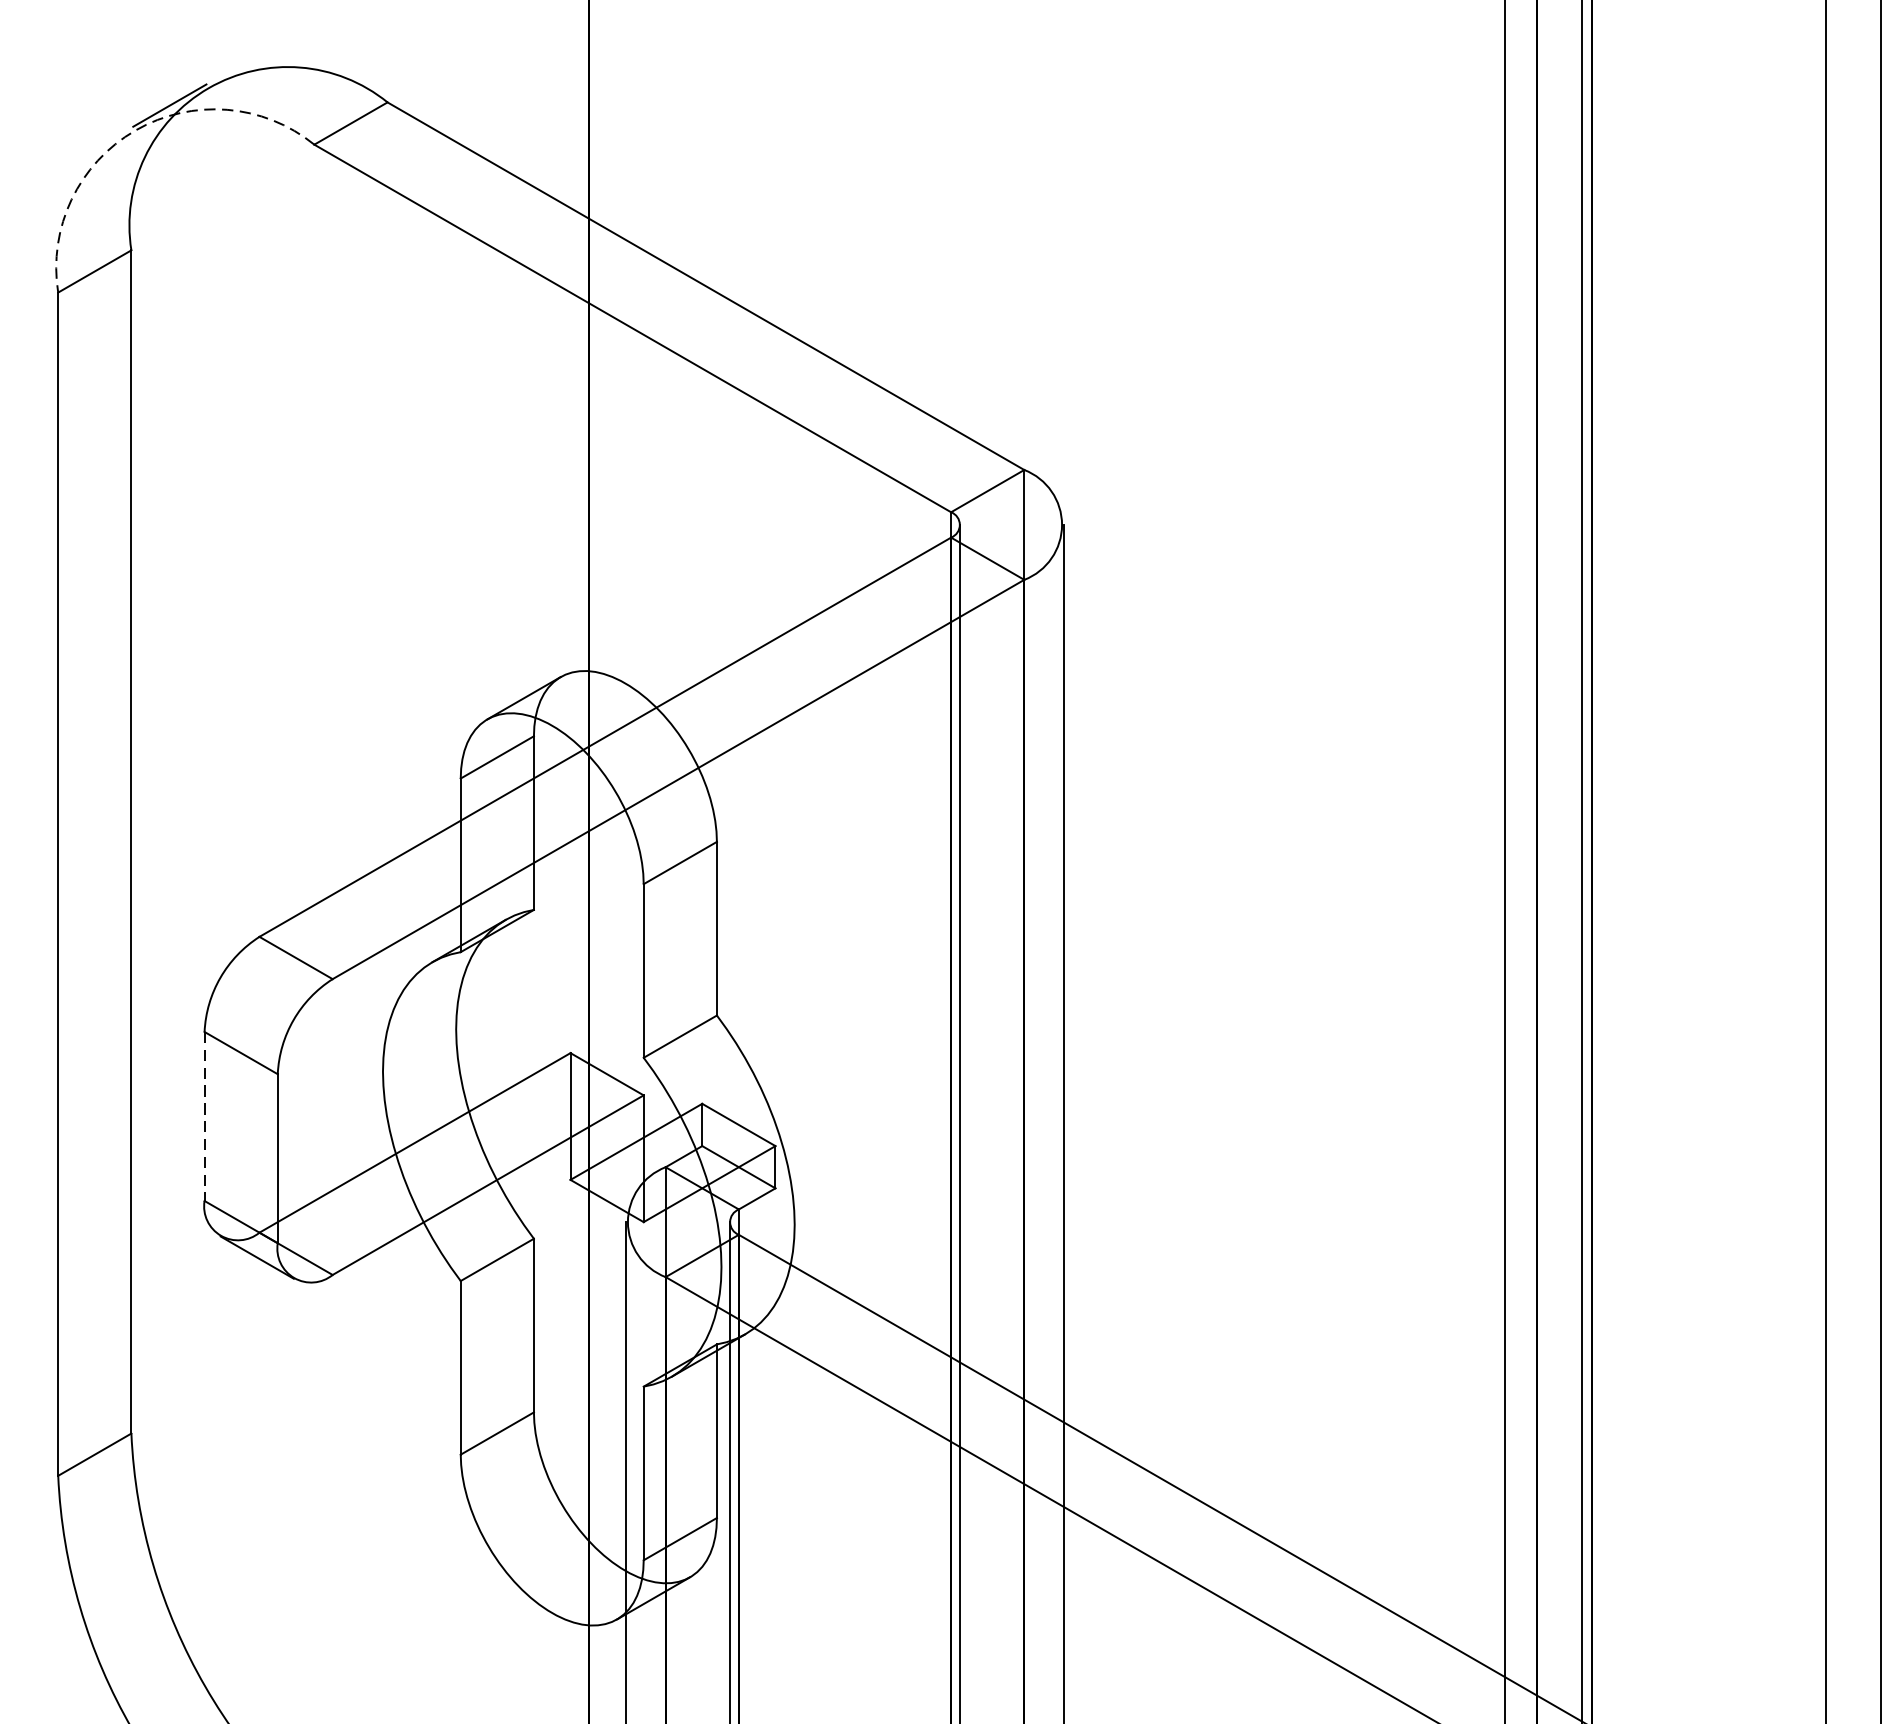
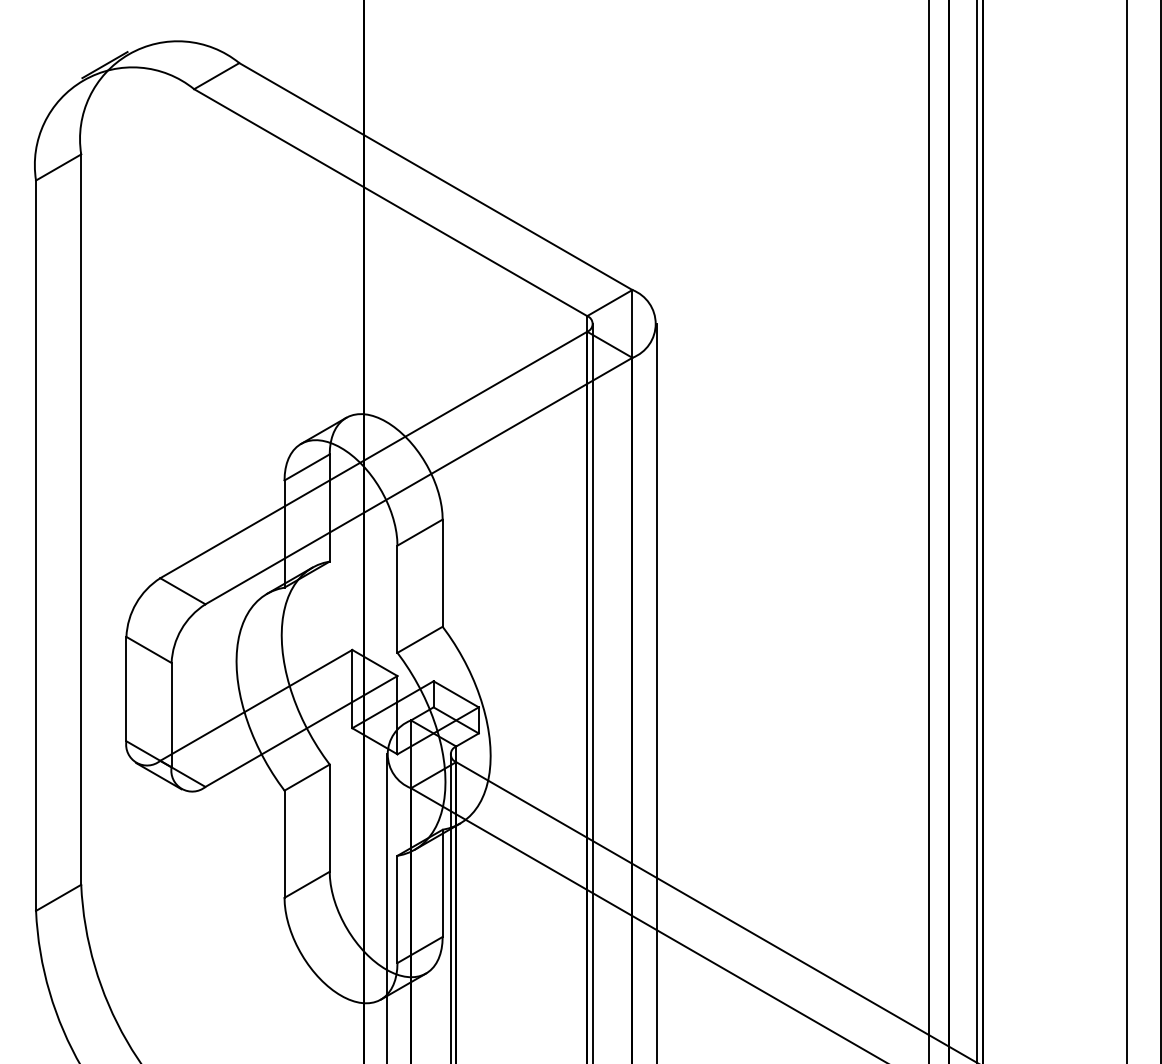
arc: (135, 130) -> (83, 80), dashed -> solid
line: (204, 1117) -> (126, 689), dashed -> solid

